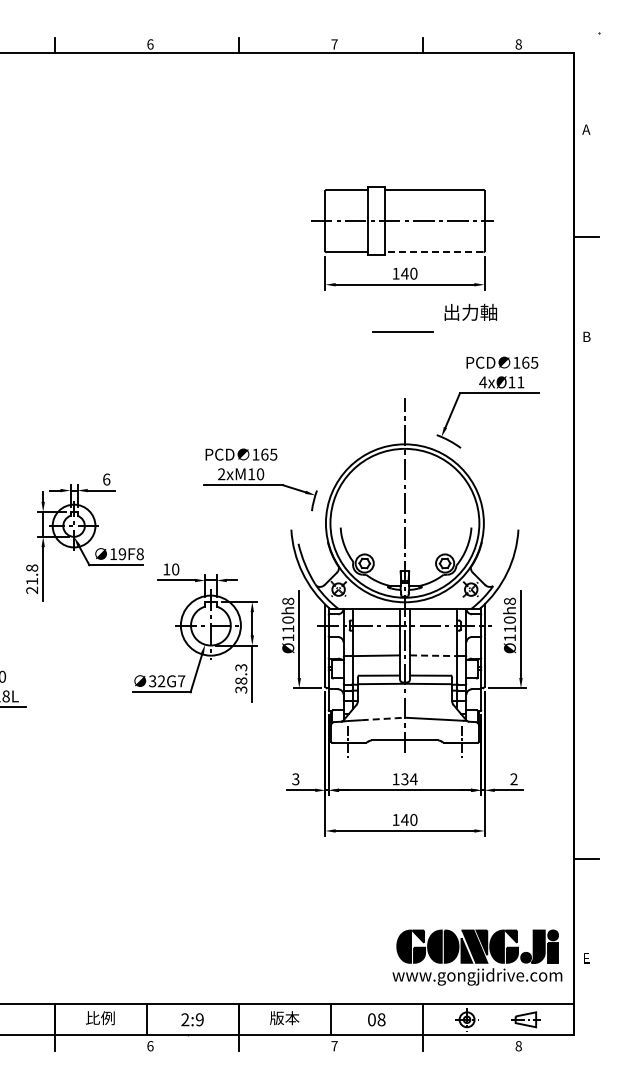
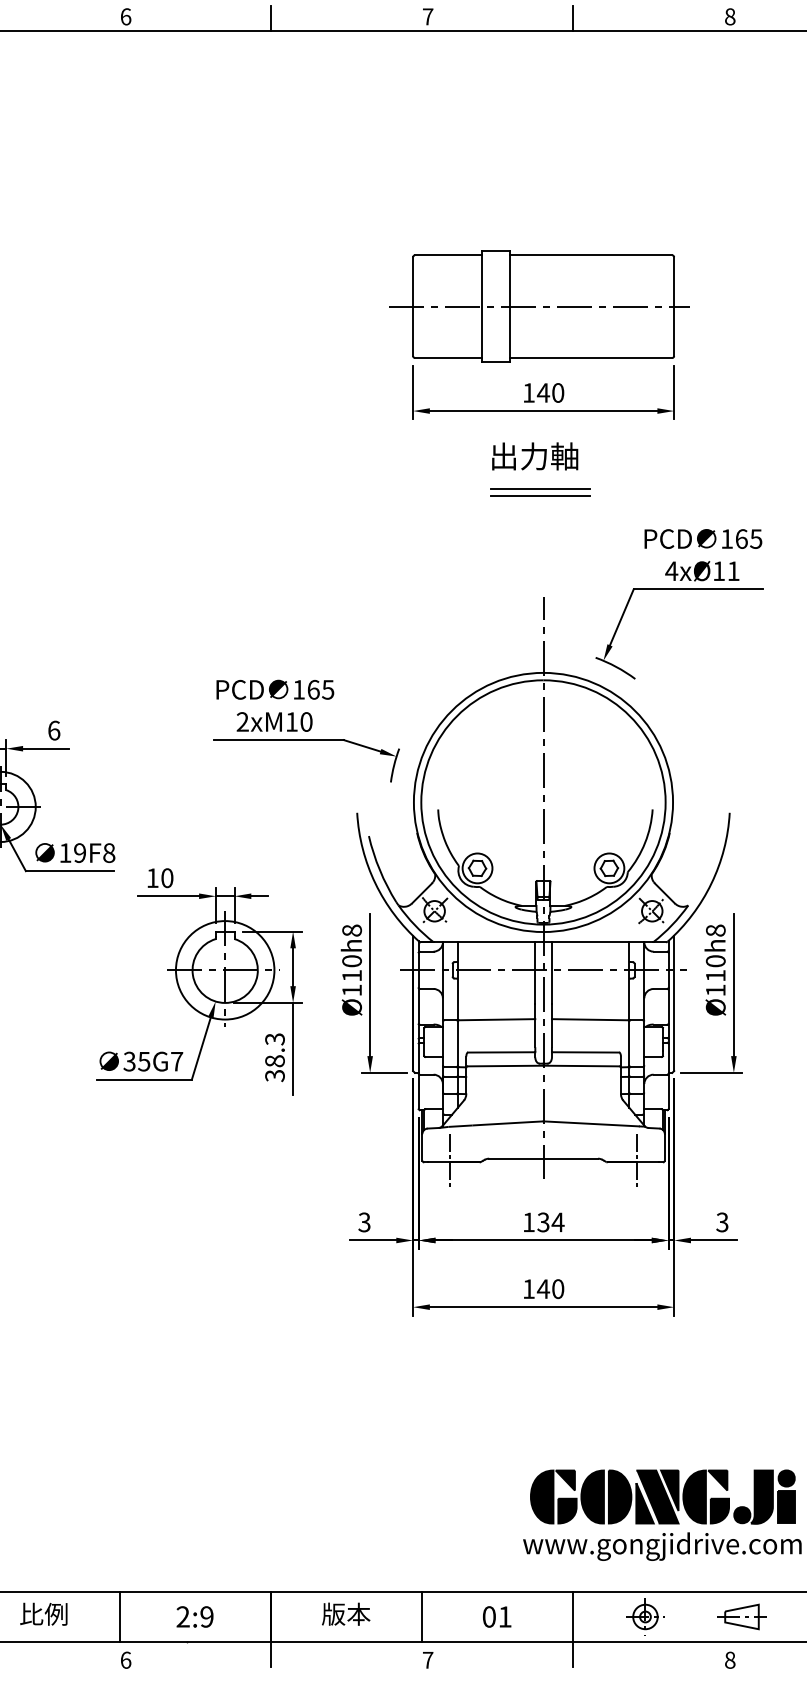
line: (433, 252) -> (590, 358), dashed -> solid
text: (470, 311) -> (534, 454), moved
line: (402, 336) -> (539, 495), added
line: (433, 655) -> (590, 1019), dashed -> solid
text: (161, 681) -> (144, 1061), 32G7 -> 35G7
line: (384, 718) -> (509, 1122), dashed -> solid
text: (513, 779) -> (721, 1222), 2 -> 3
text: (381, 1019) -> (505, 1616), 08 -> 01

